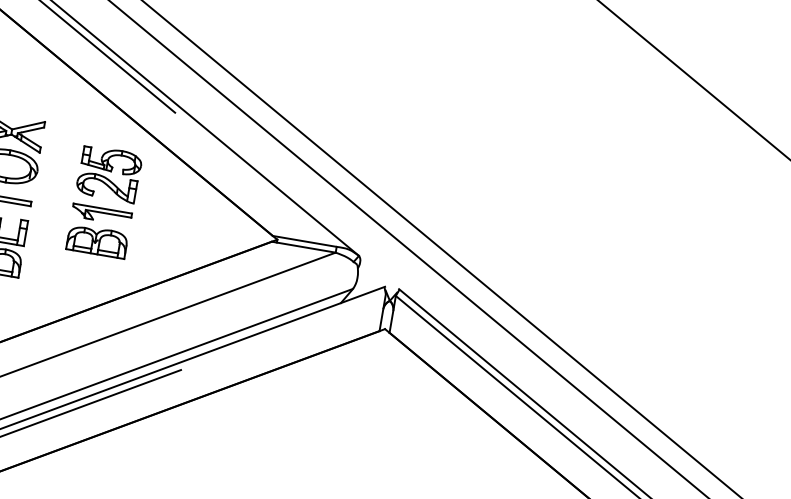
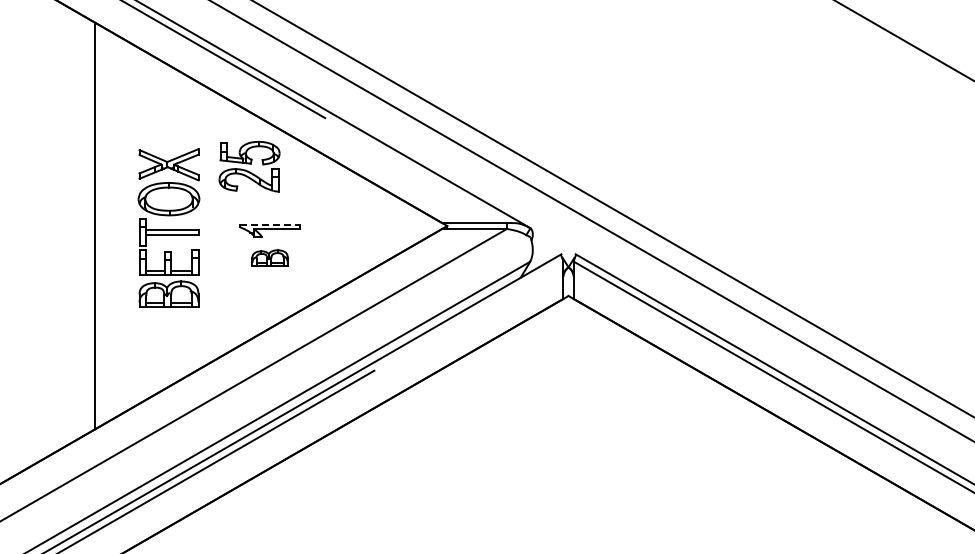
part: (109, 173) -> (249, 166), moved
line: (103, 208) -> (270, 224), solid -> dashed
part: (96, 240) -> (269, 257), size x0.6

